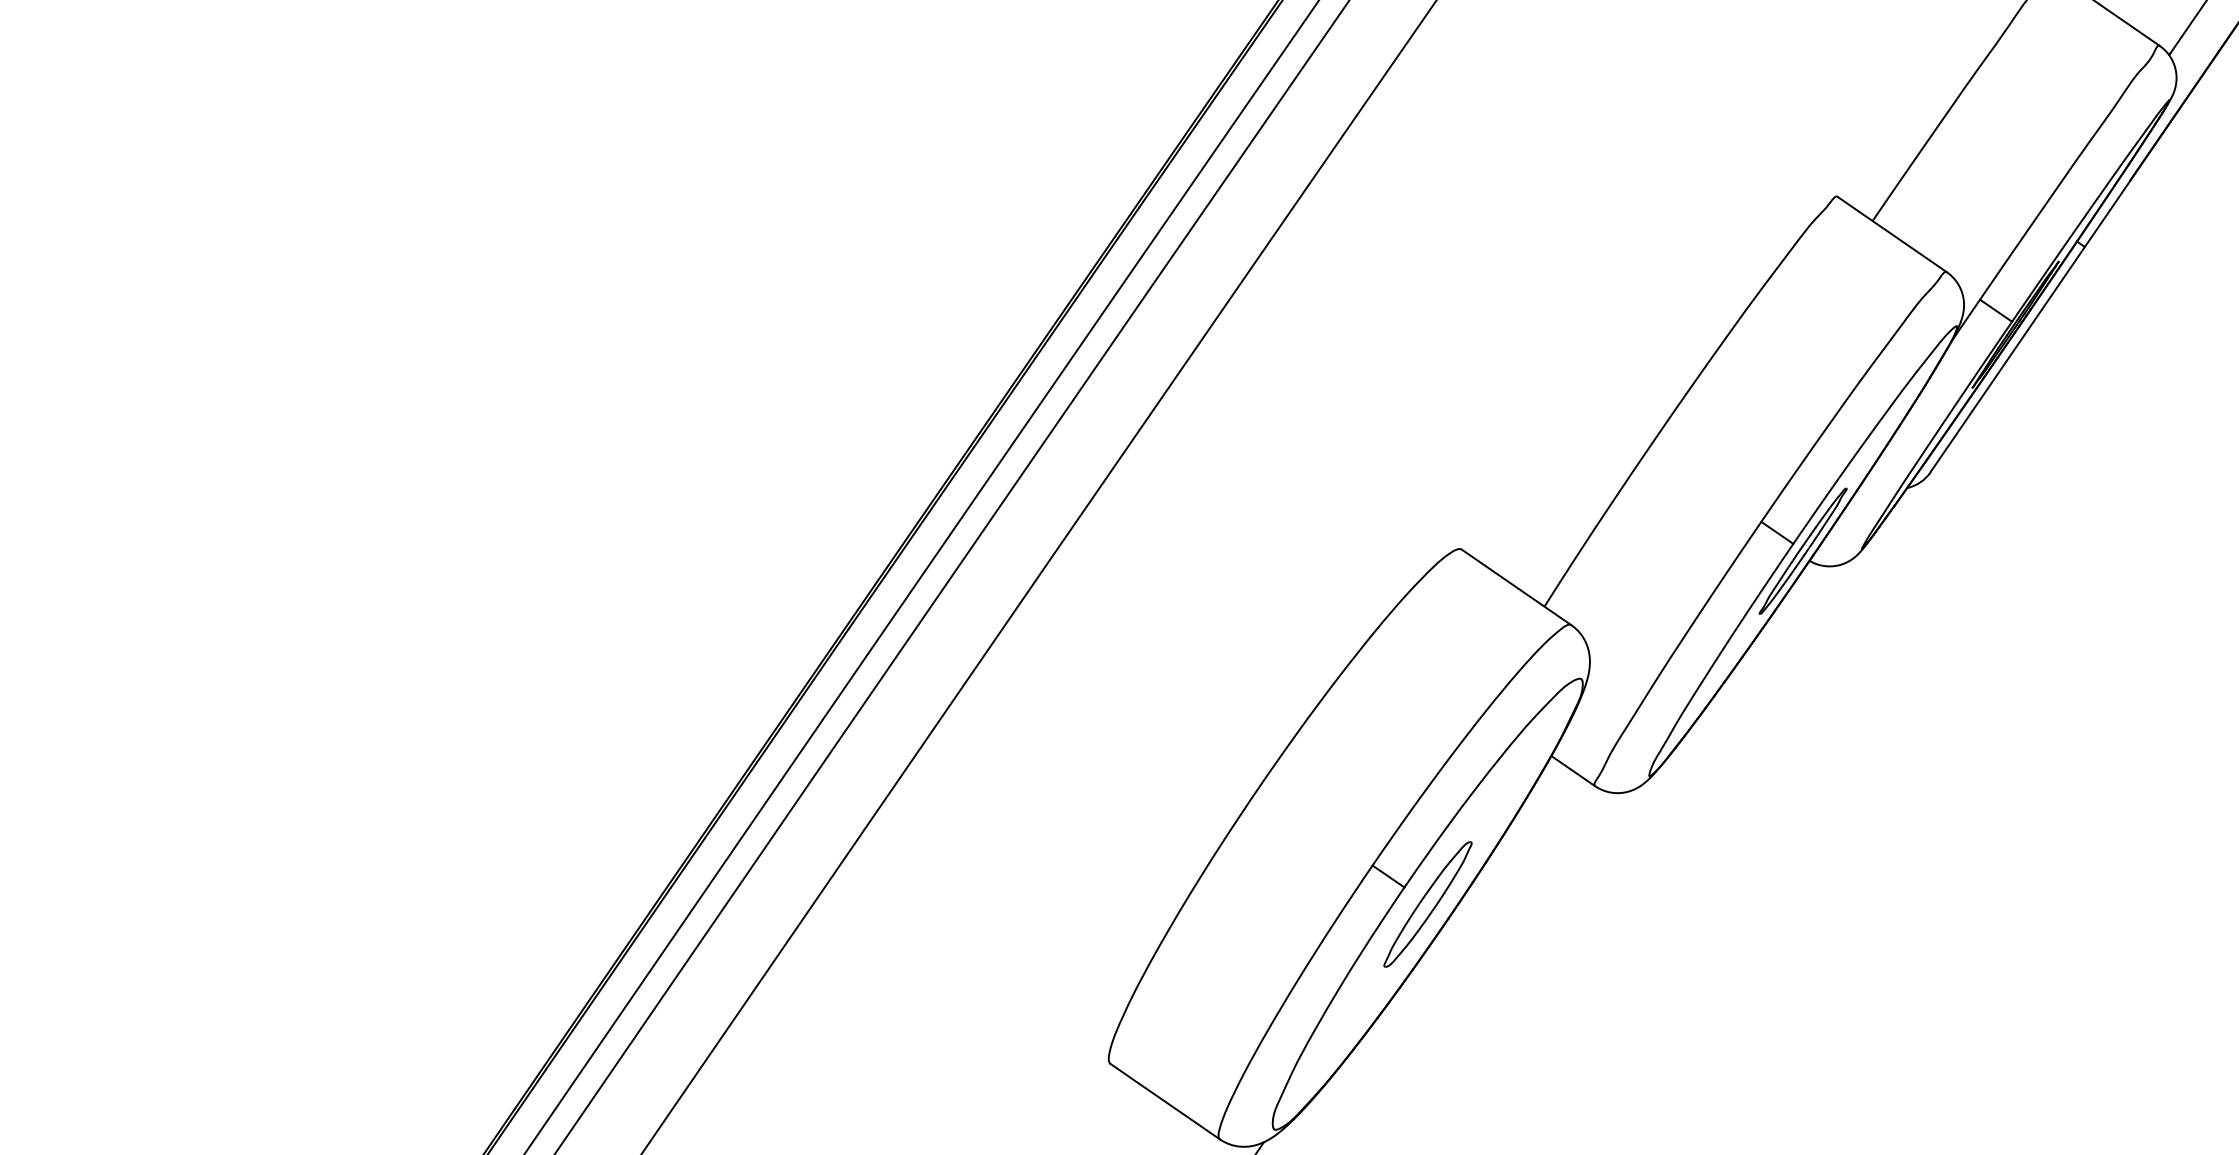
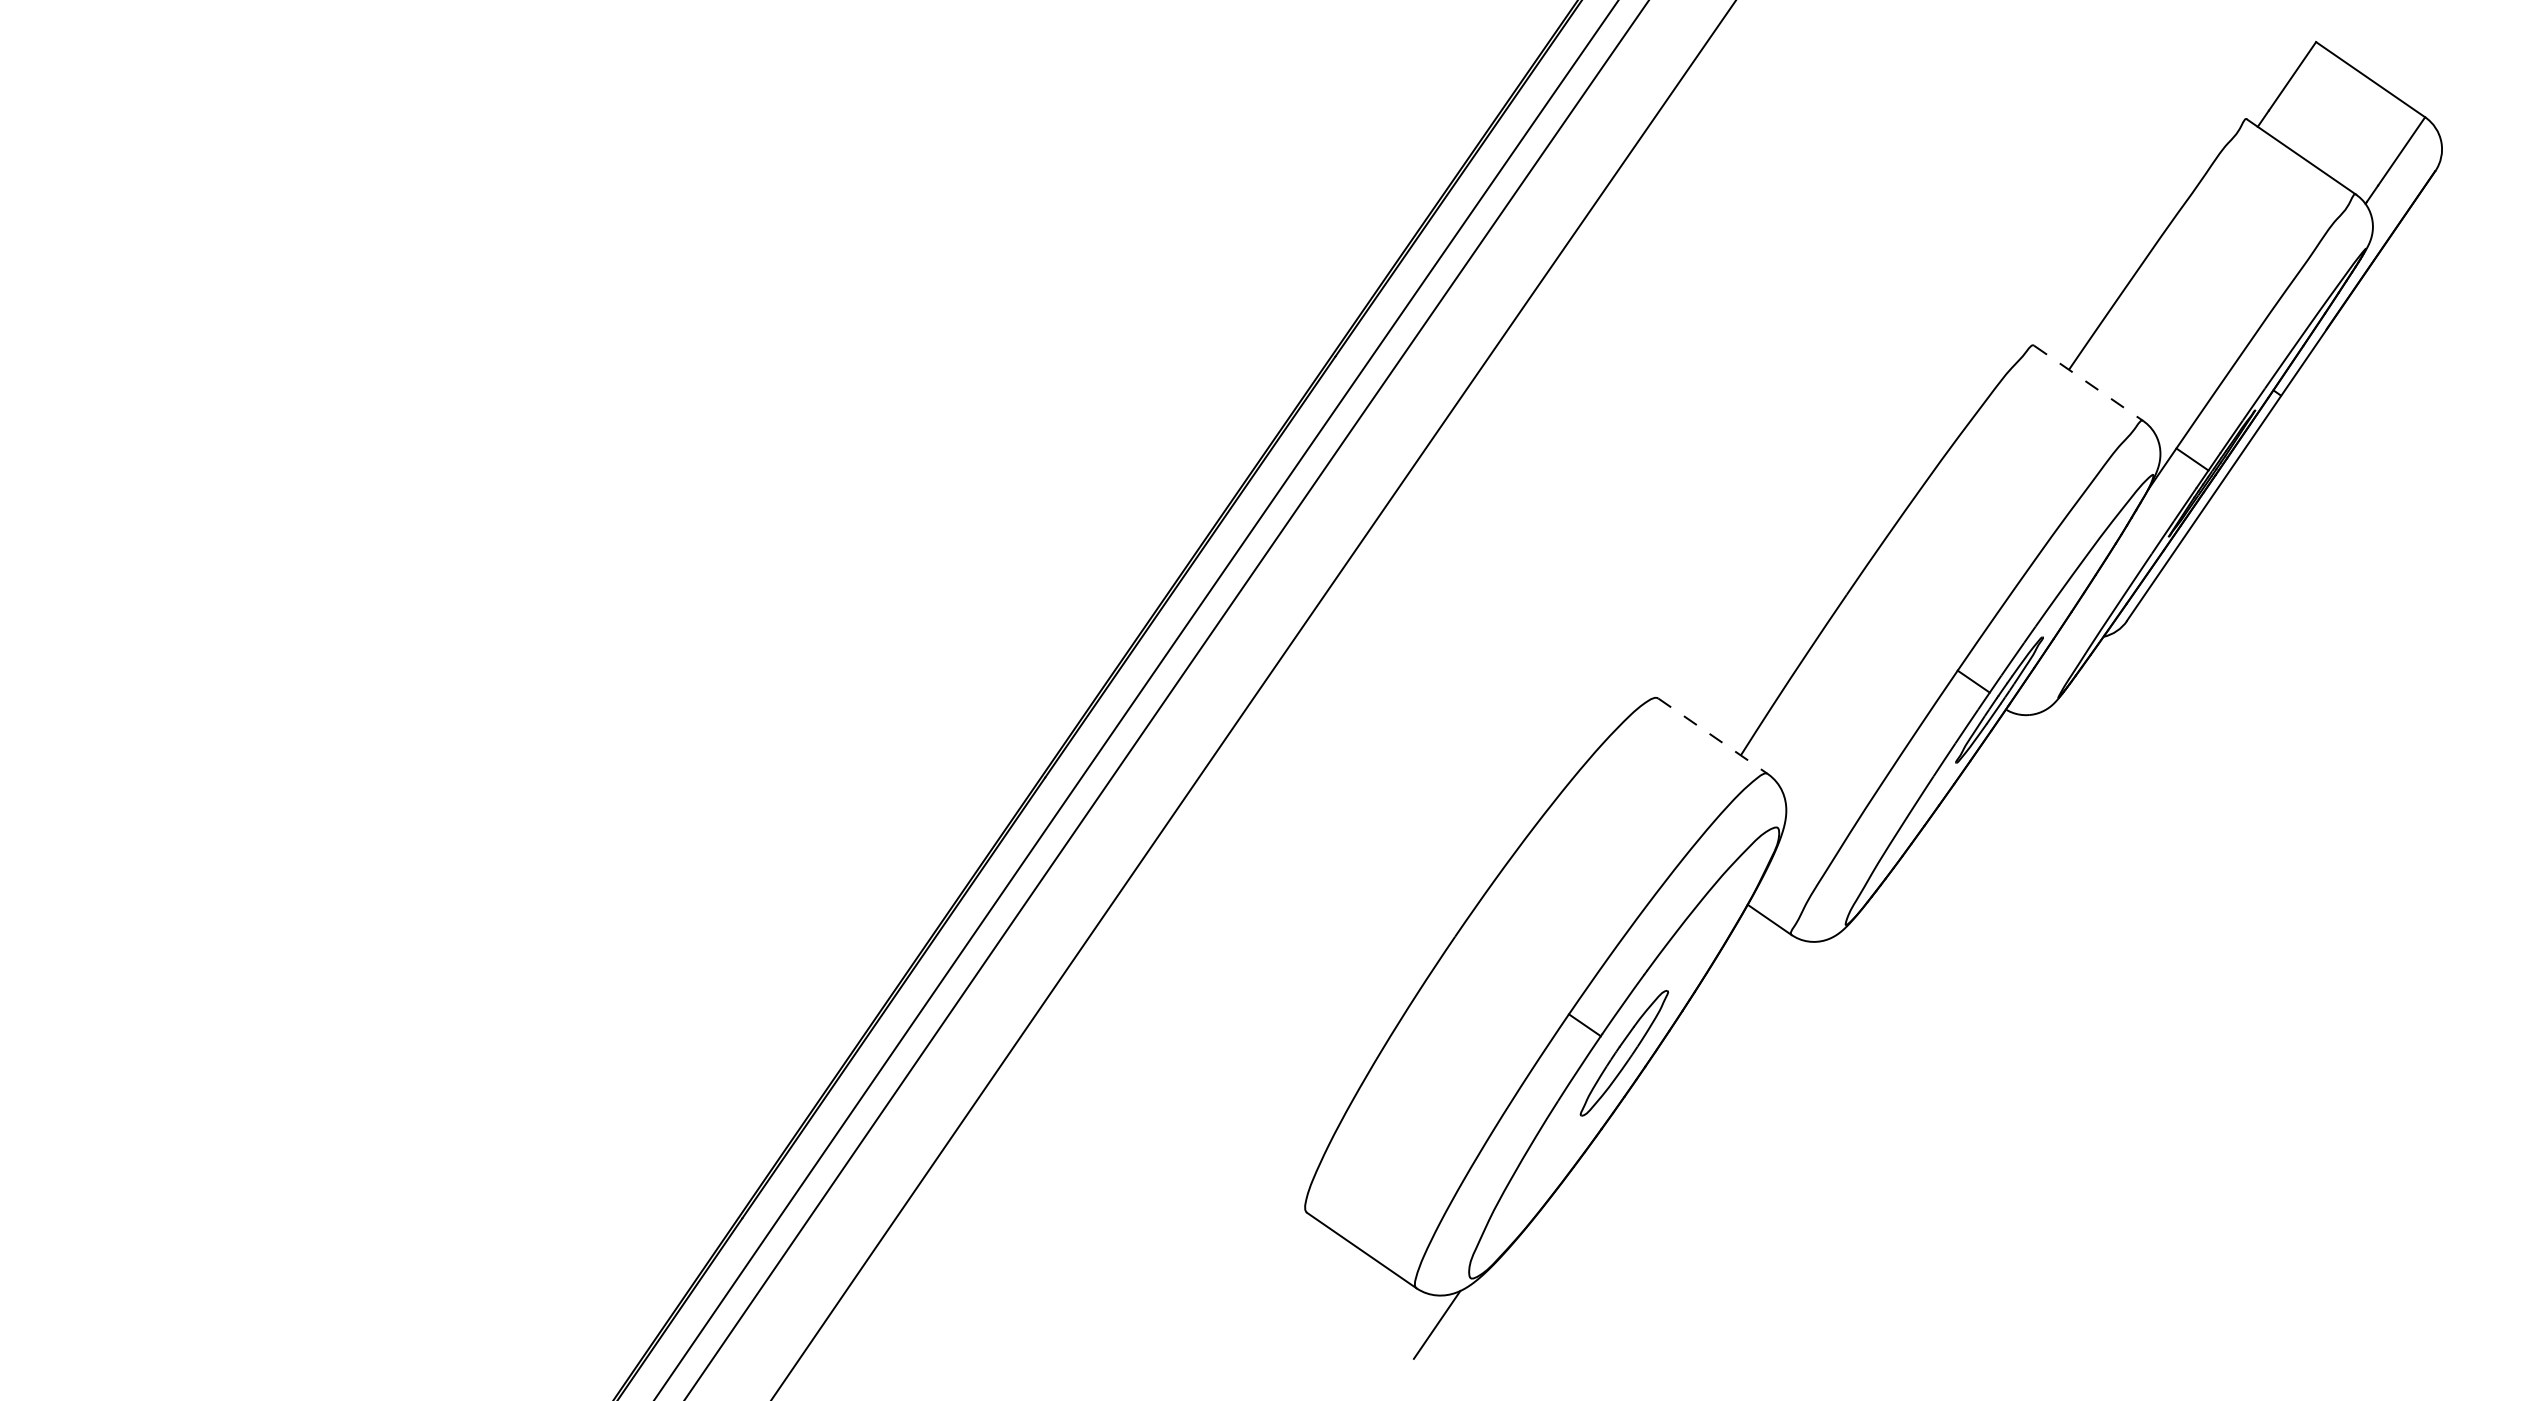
line: (1893, 234) -> (2089, 383), solid -> dashed
line: (1517, 587) -> (1713, 736), solid -> dashed

